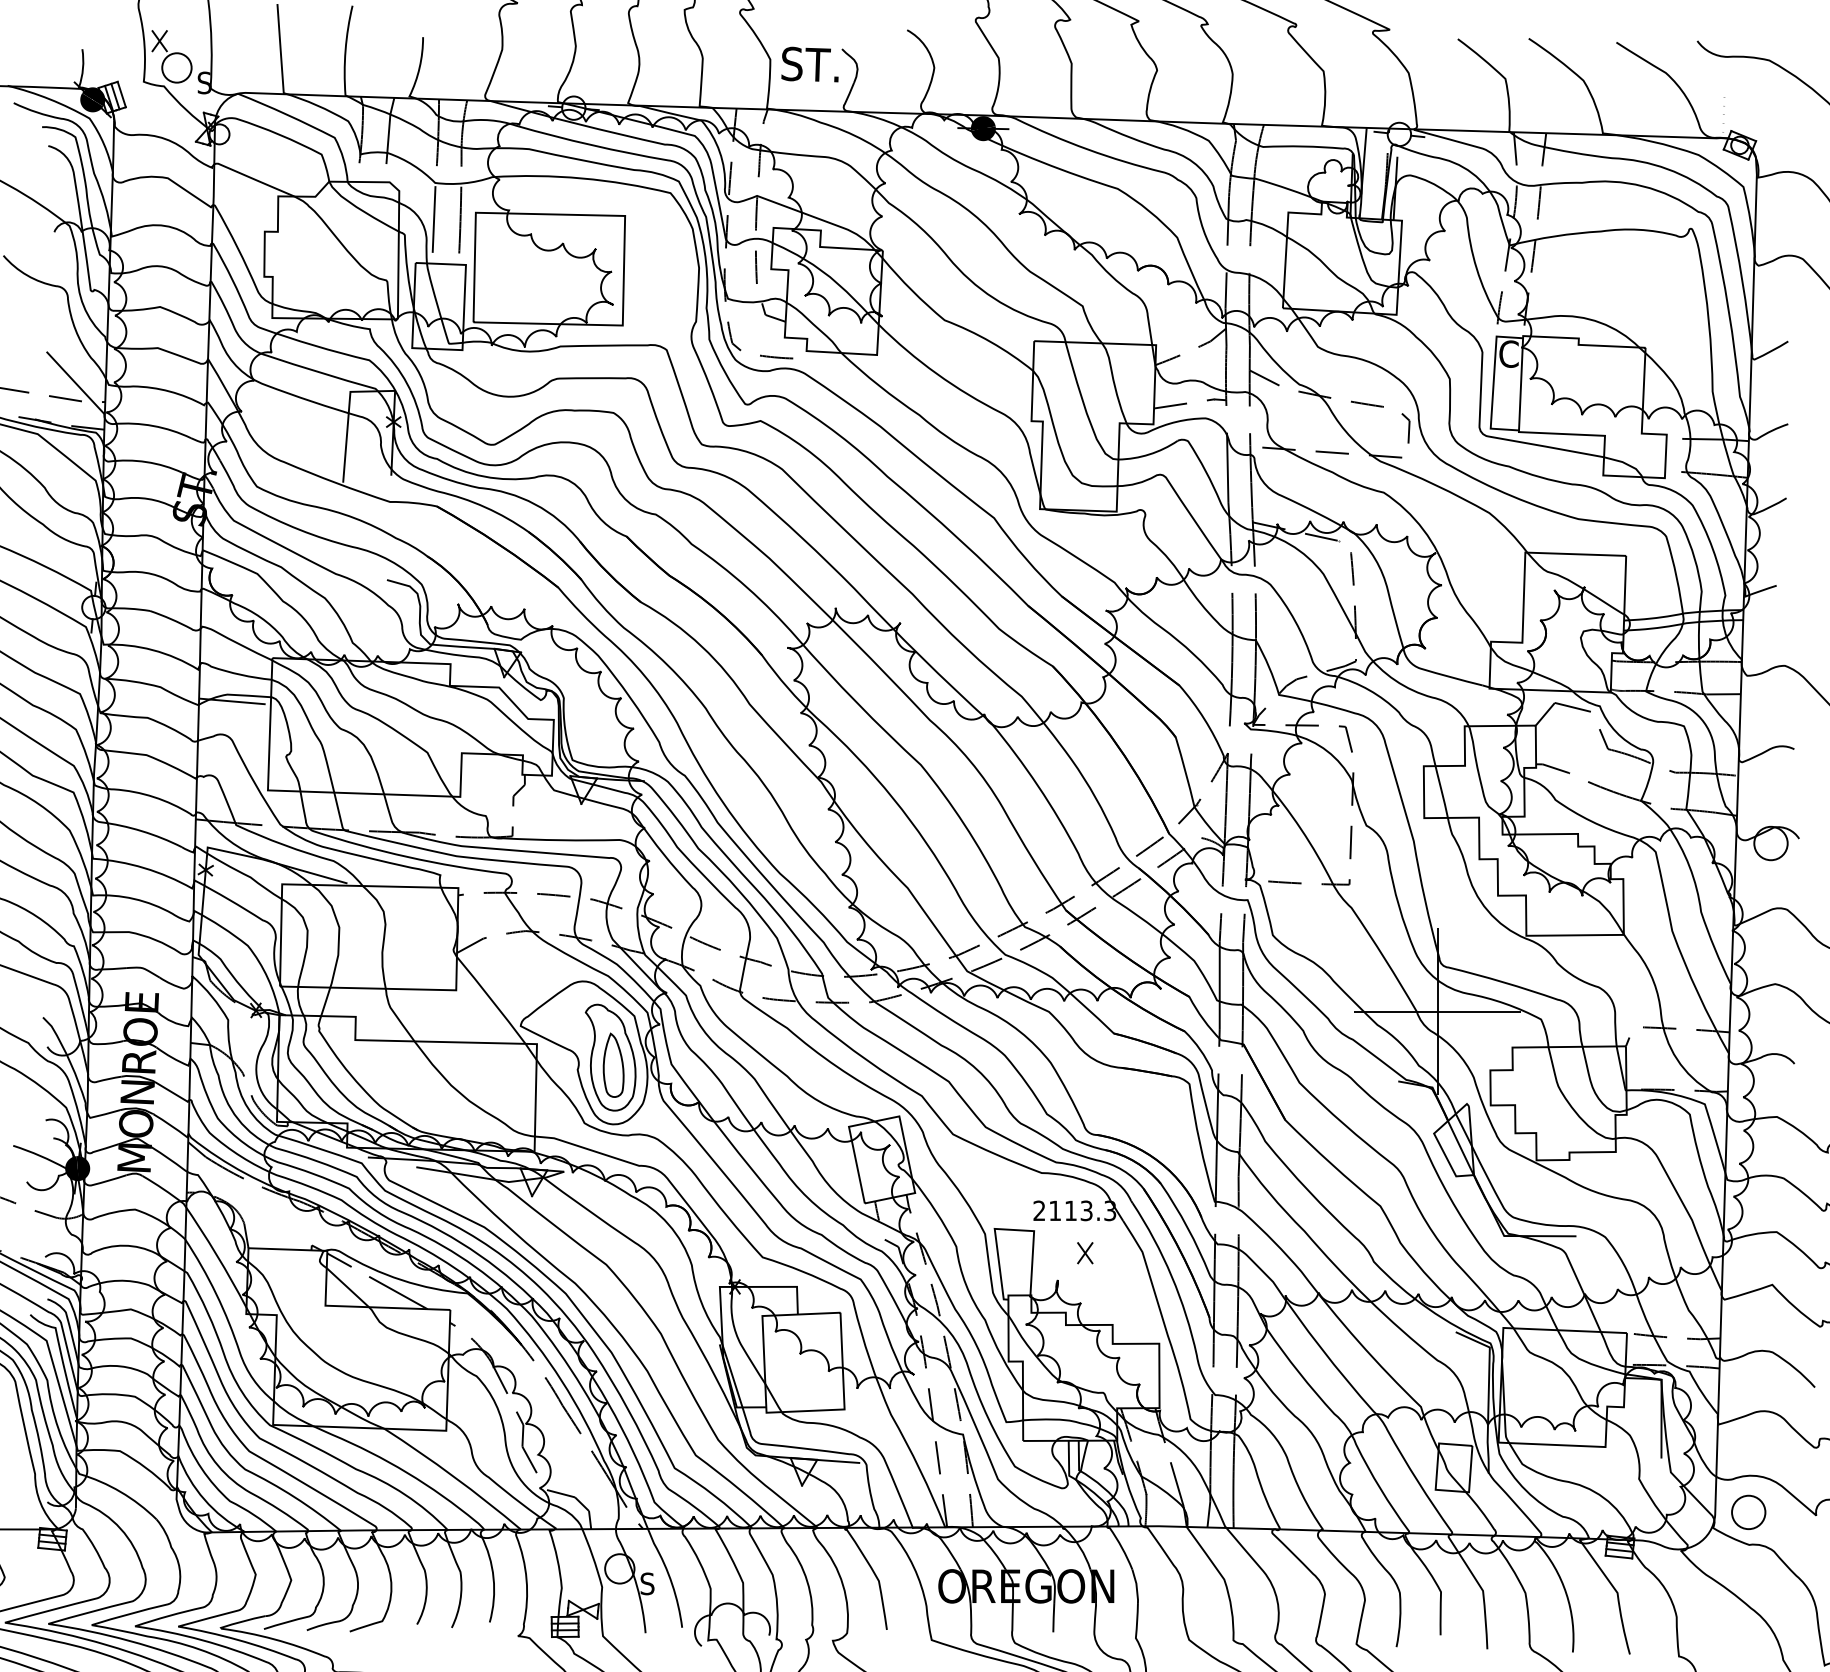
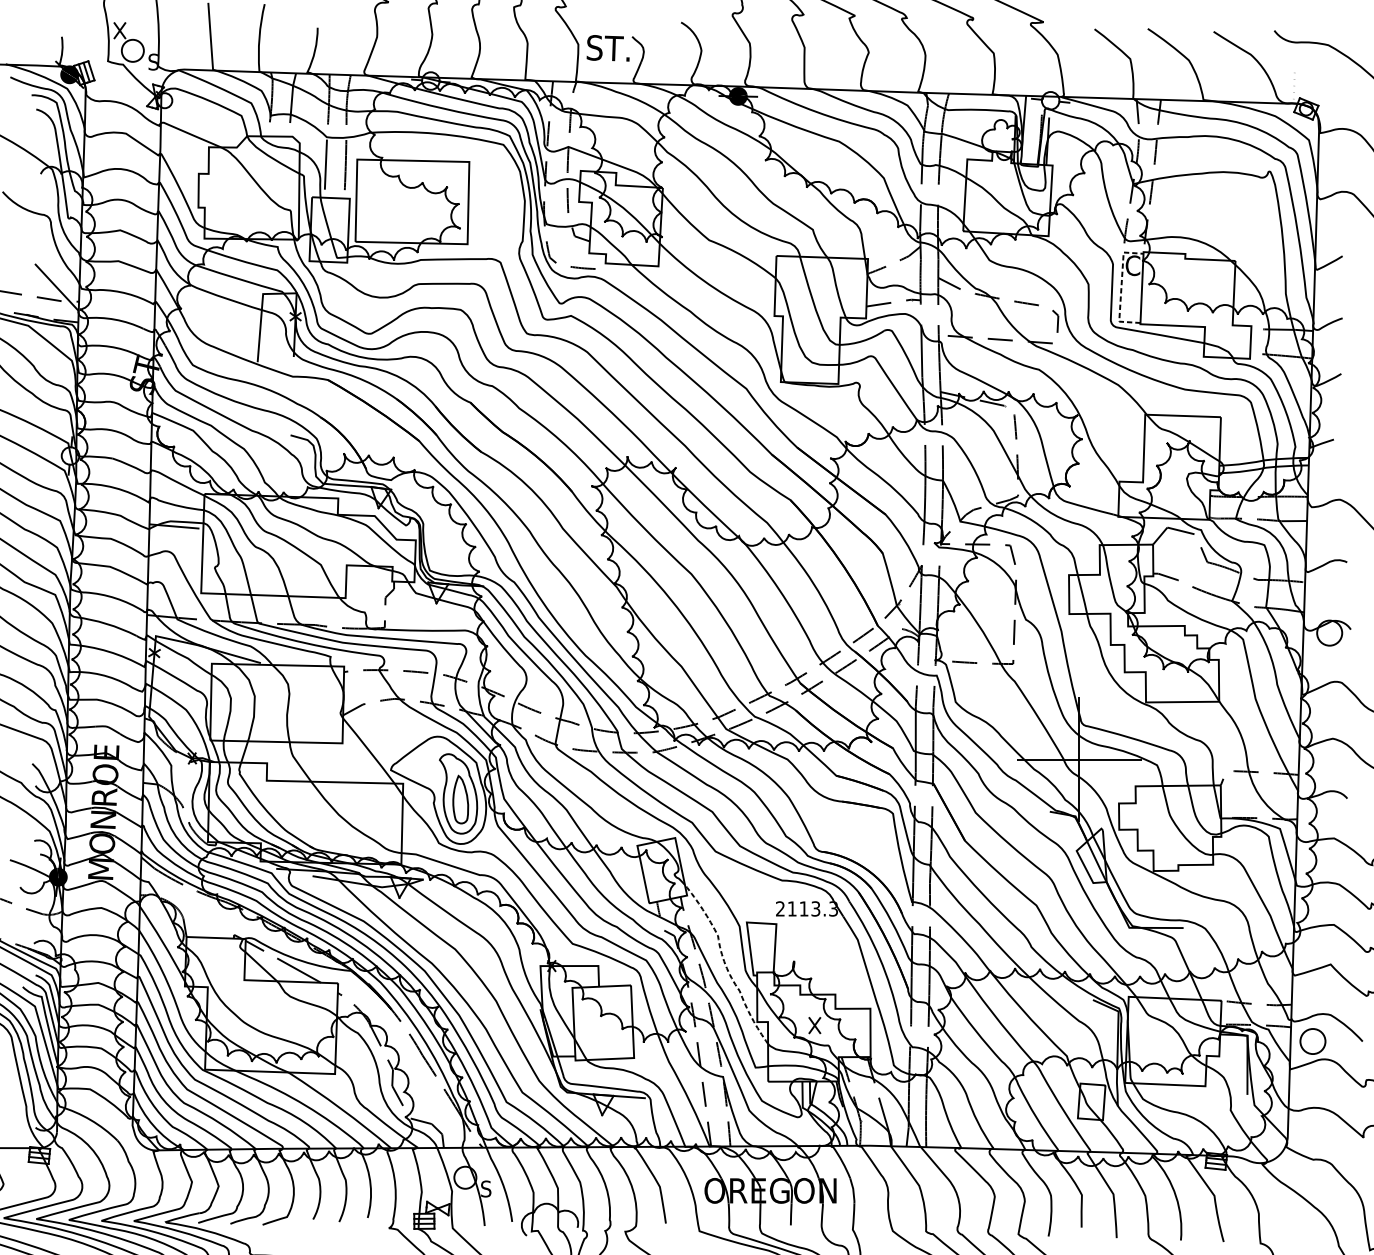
line: (1493, 383) -> (1121, 287), solid -> dashed
part: (1085, 1253) -> (815, 1025), moved
line: (967, 1287) -> (726, 966), solid -> dashed
part: (1748, 1511) -> (1312, 1040), moved

